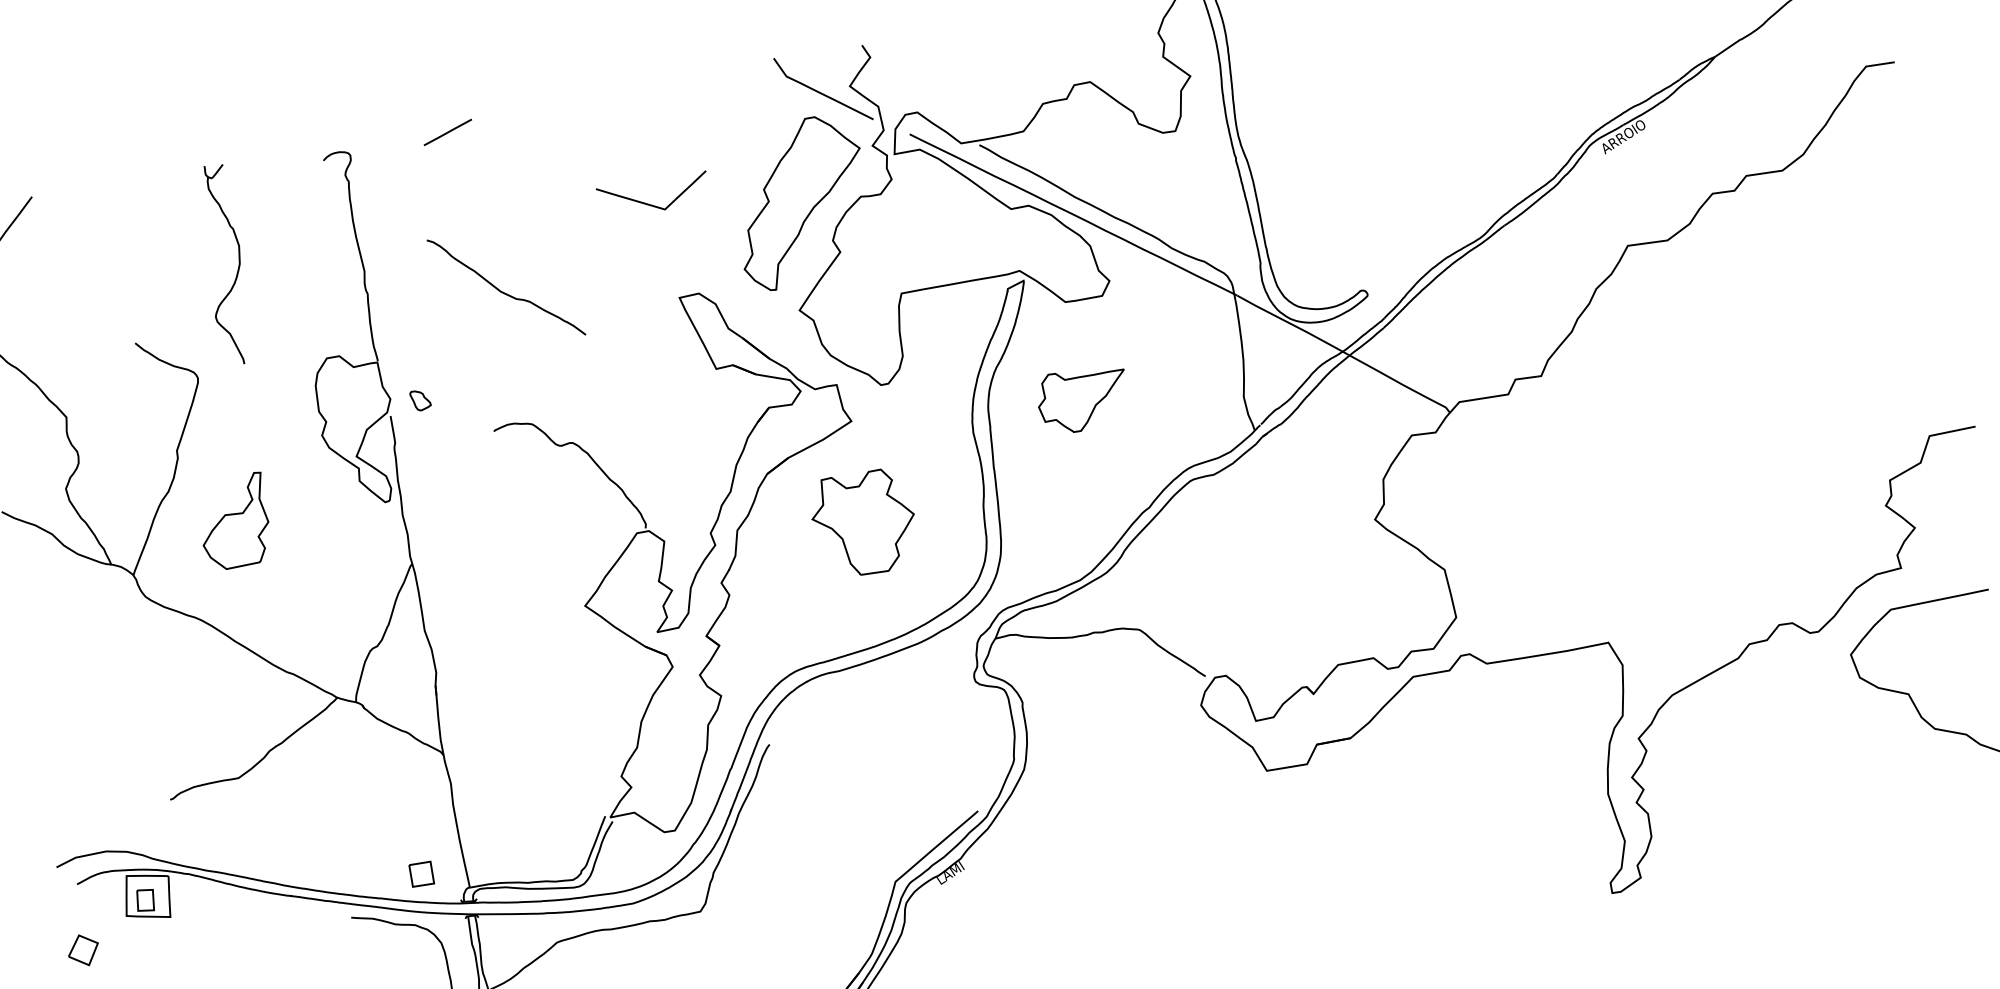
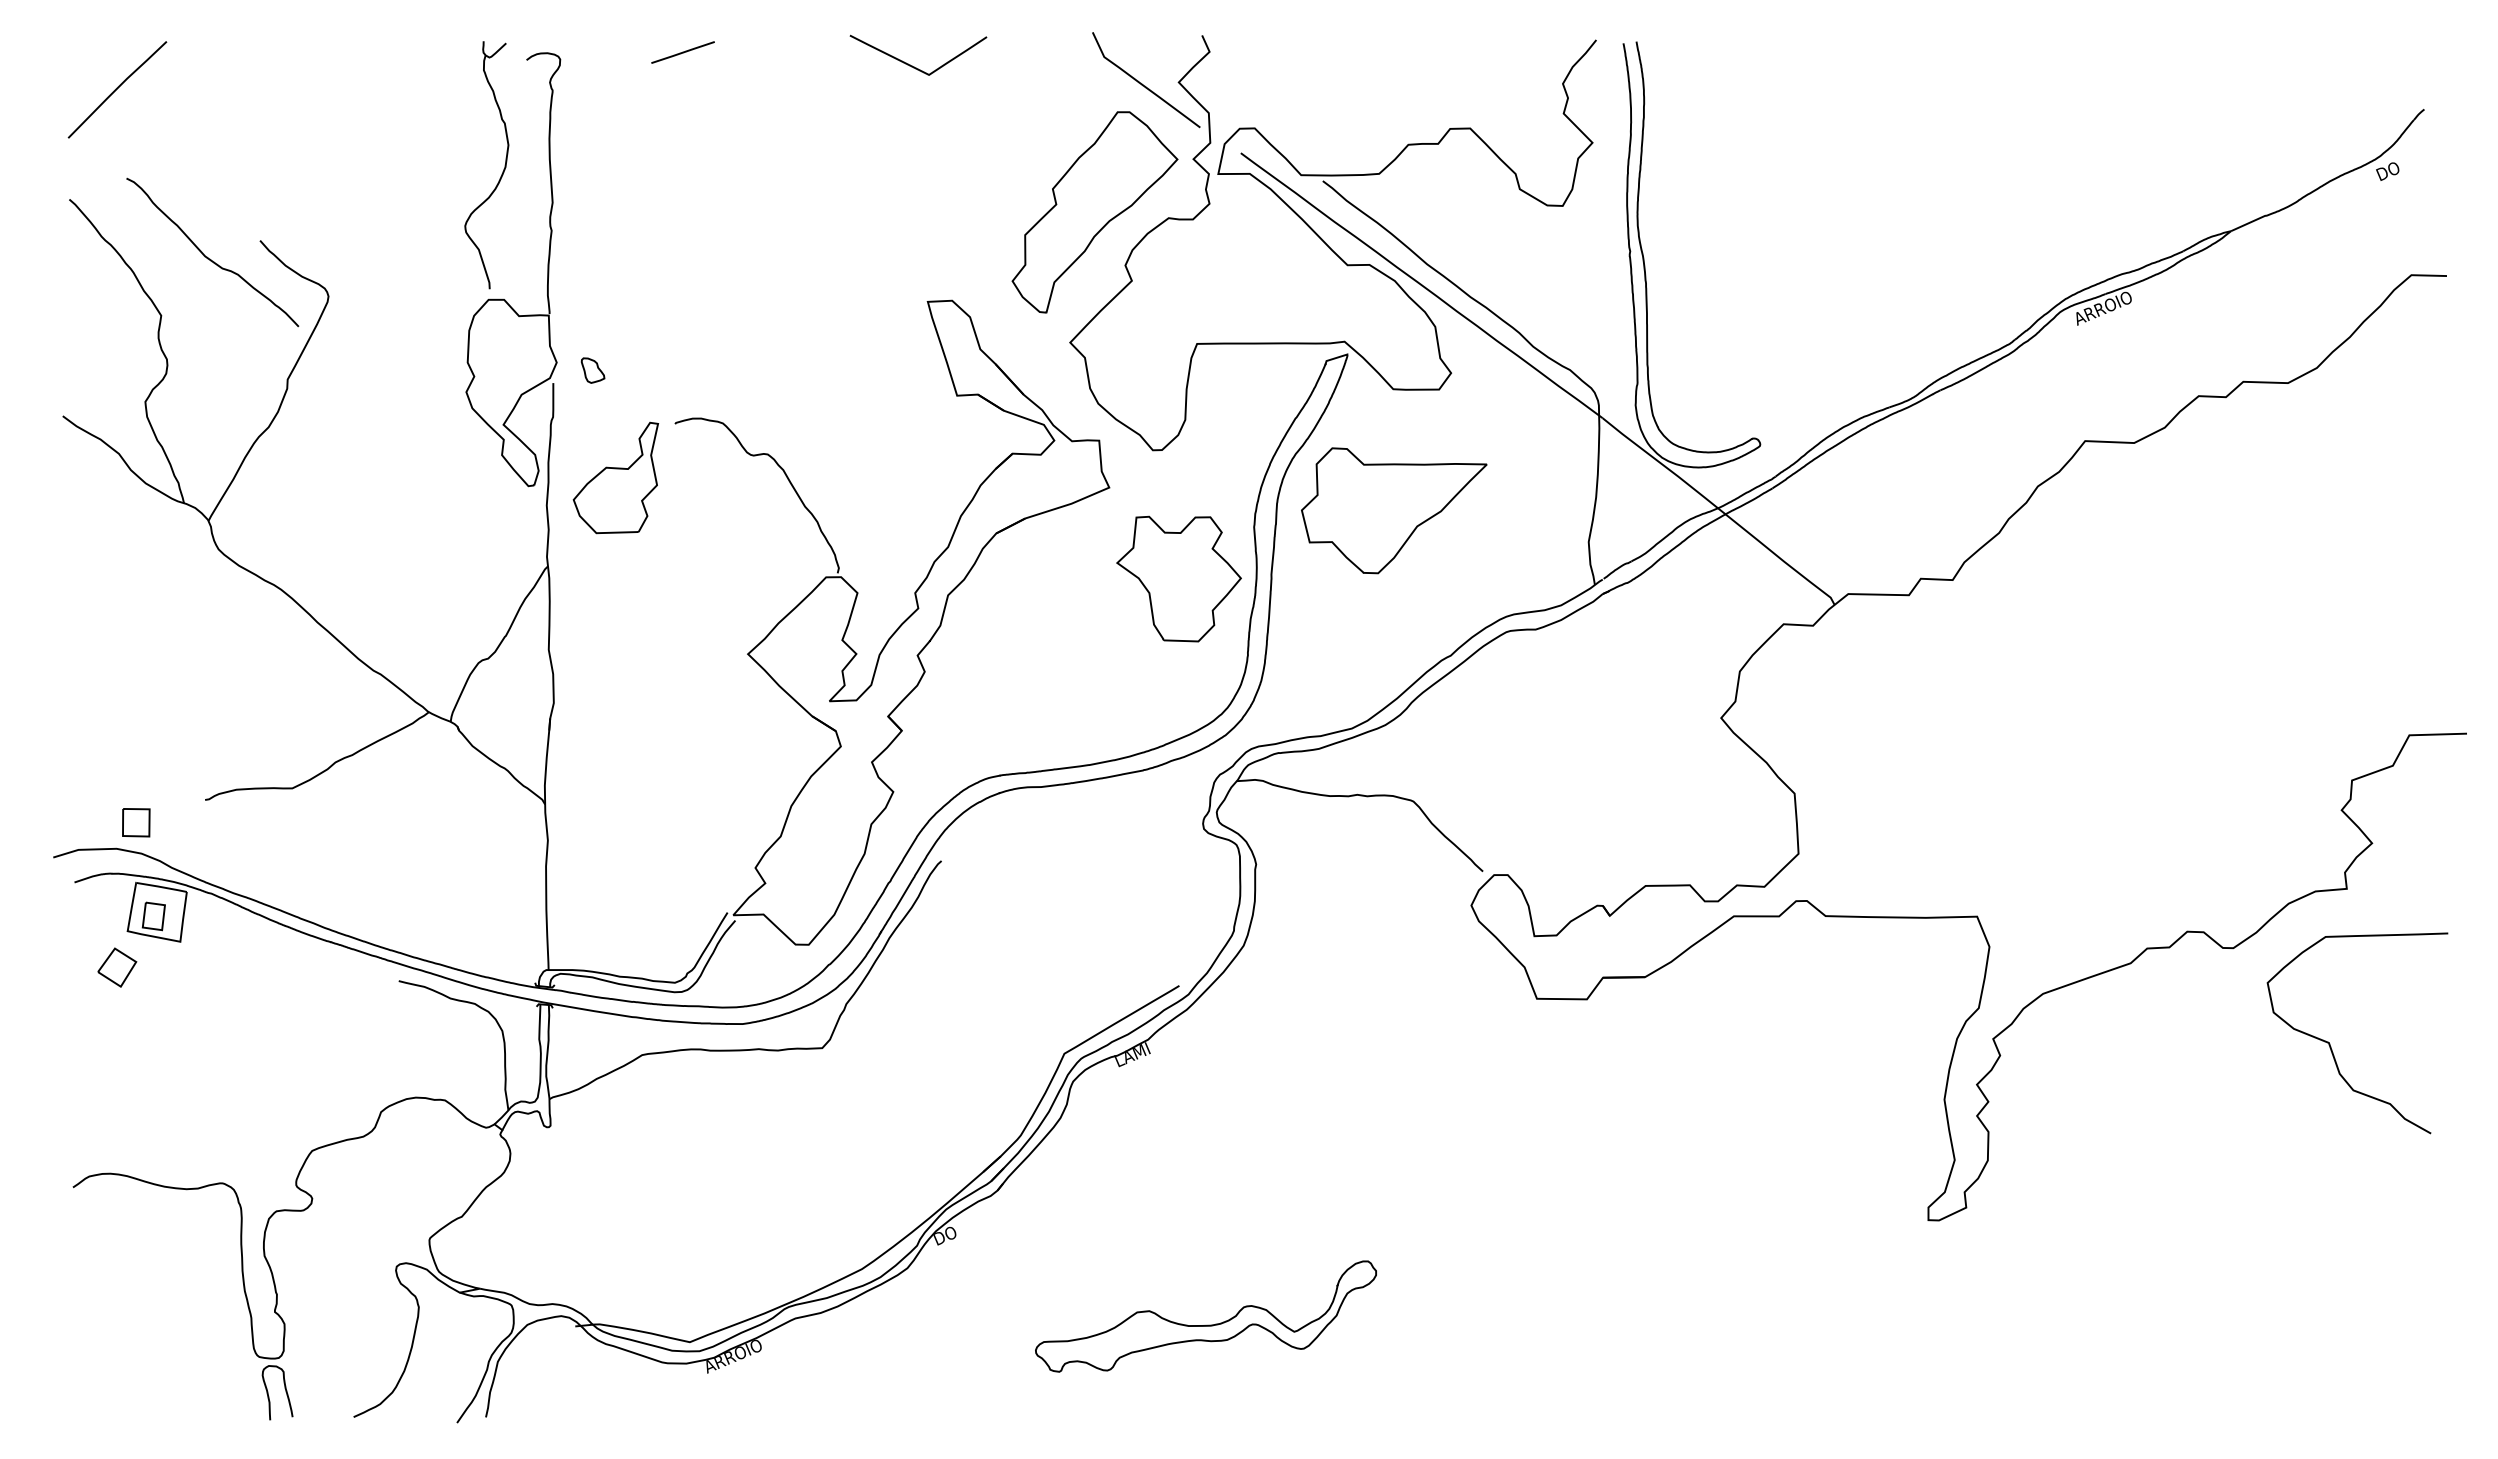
curve: (650, 204) -> (912, 65), moved
part: (238, 267) -> (502, 171), moved
curve: (505, 292) -> (210, 258), moved
part: (1083, 399) -> (1394, 510), size x1.67
part: (233, 521) -> (615, 477), moved
part: (863, 523) -> (1178, 578), moved
part: (421, 874) -> (136, 822), moved
part: (83, 950) -> (117, 967), moved

